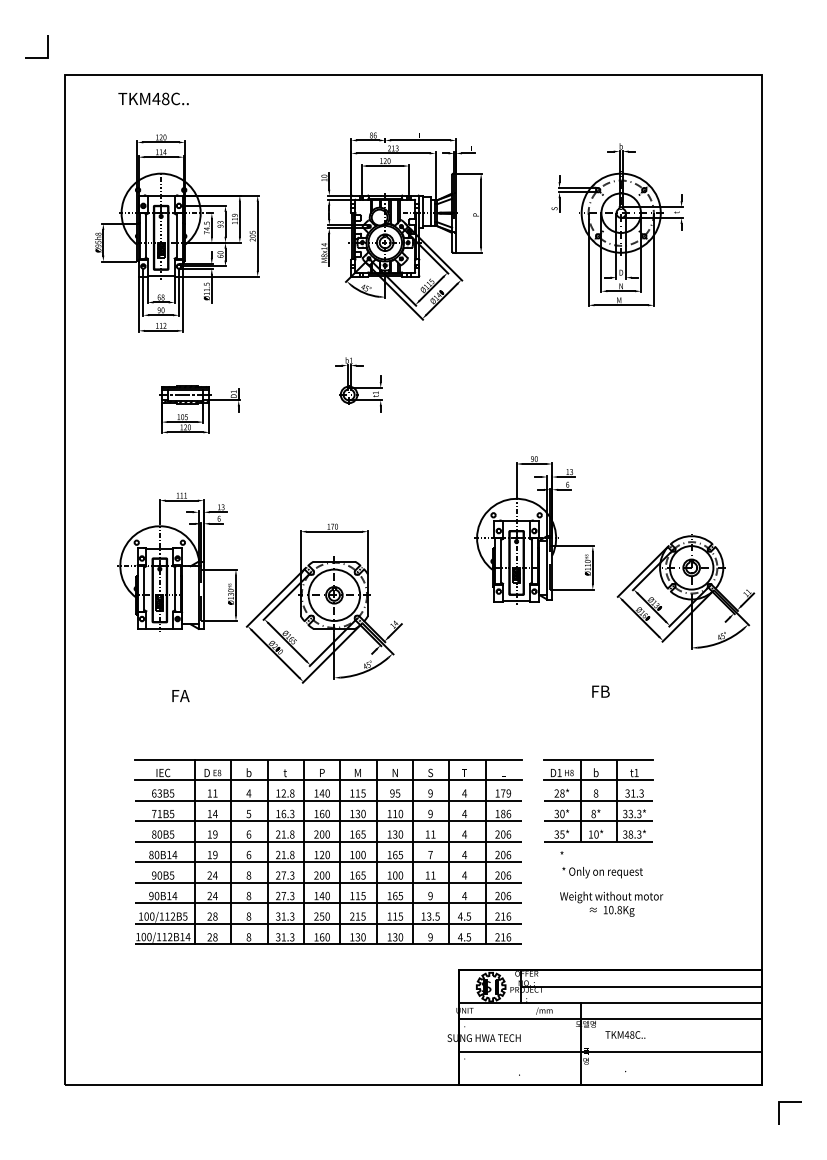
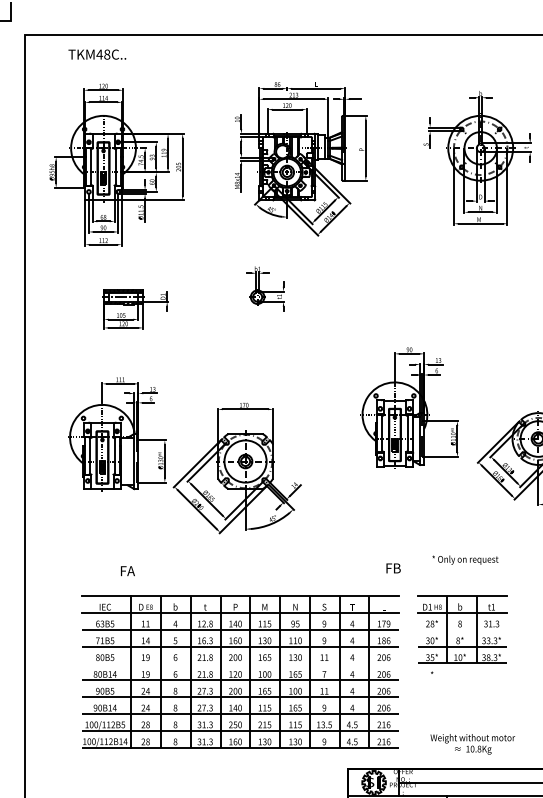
text: (600, 691) -> (393, 568), moved
text: (180, 695) -> (127, 570), moved
line: (598, 800) -> (462, 629), removed
line: (327, 841) -> (239, 663), removed
text: (602, 872) -> (465, 560), moved
text: (611, 903) -> (472, 743), moved

